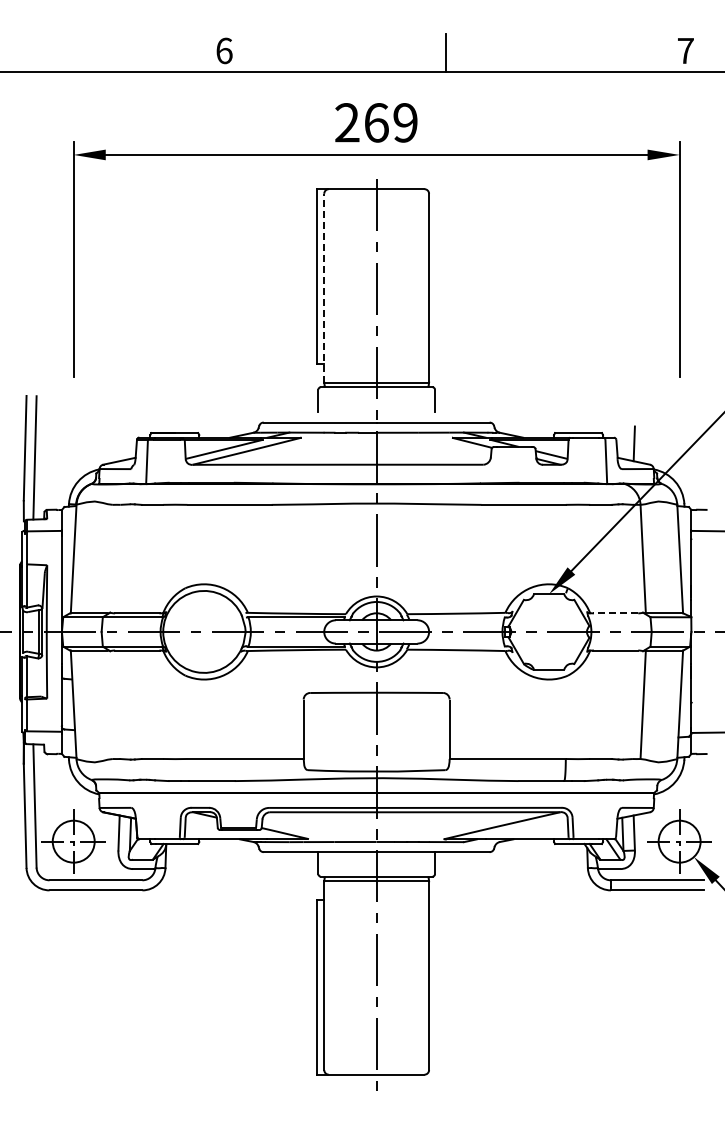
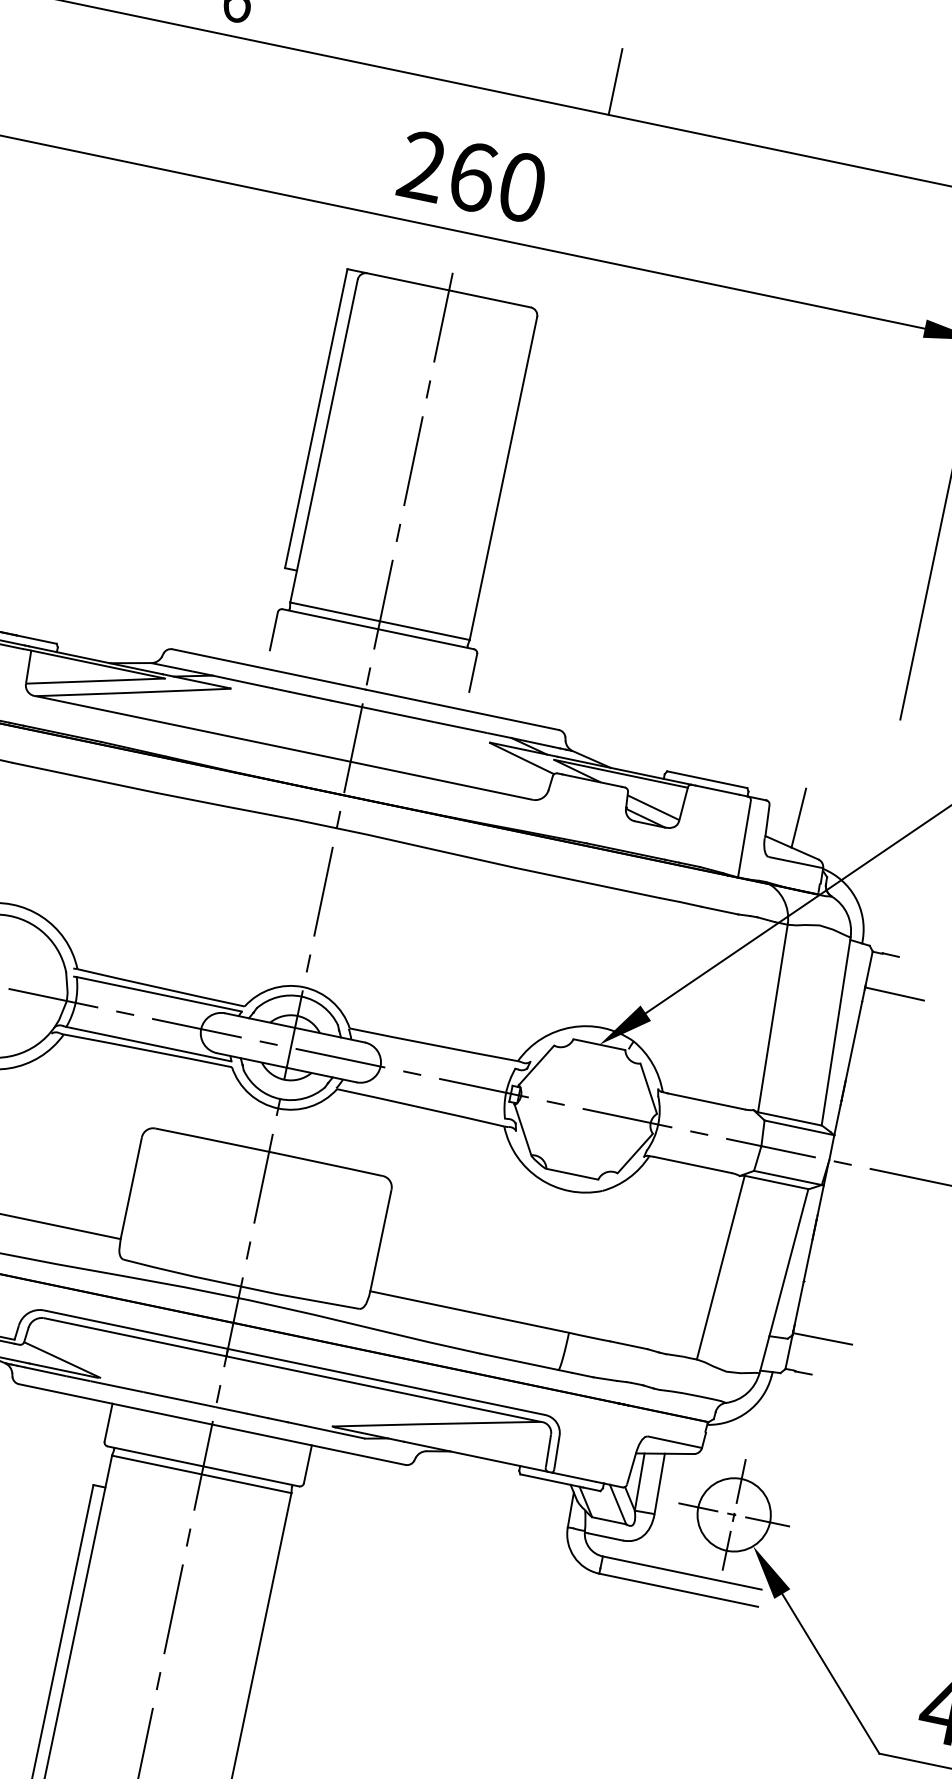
text: (405, 122) -> (522, 186), 269 -> 260
line: (324, 287) -> (324, 439), dashed -> solid
line: (615, 613) -> (706, 1101), dashed -> solid

